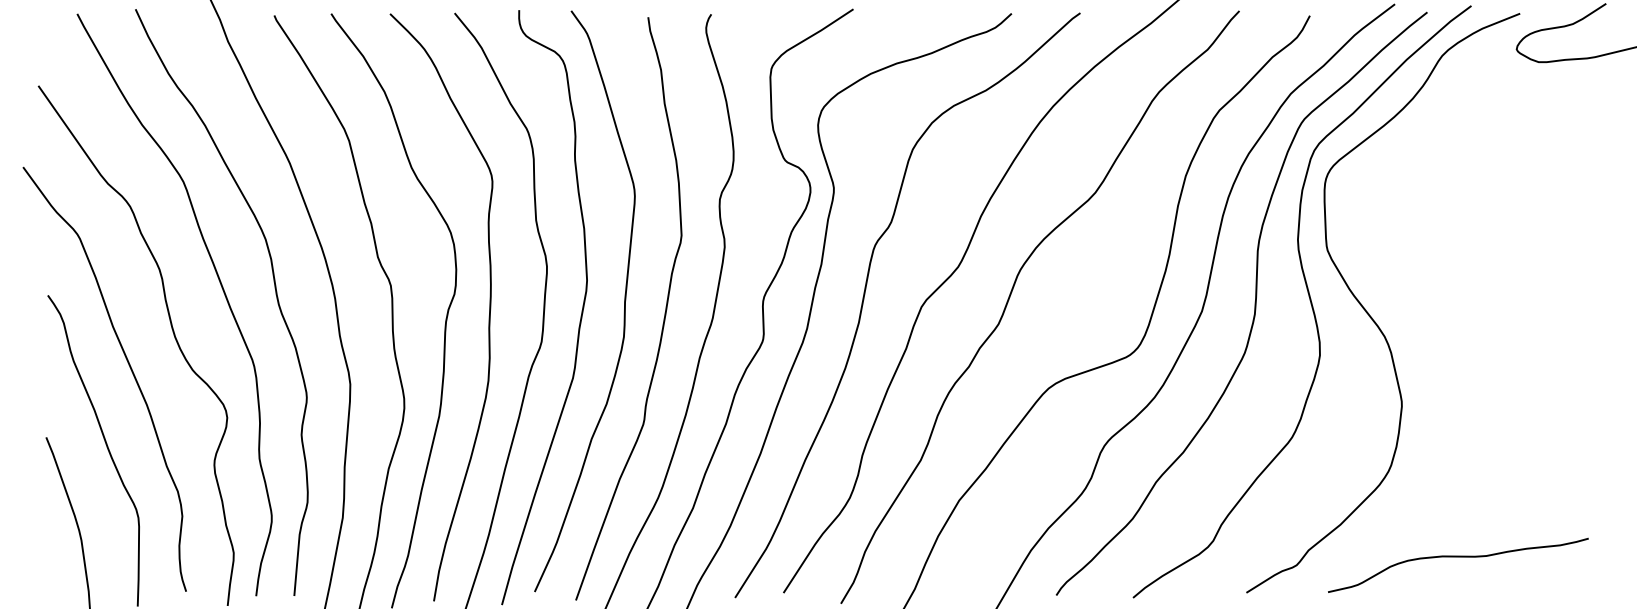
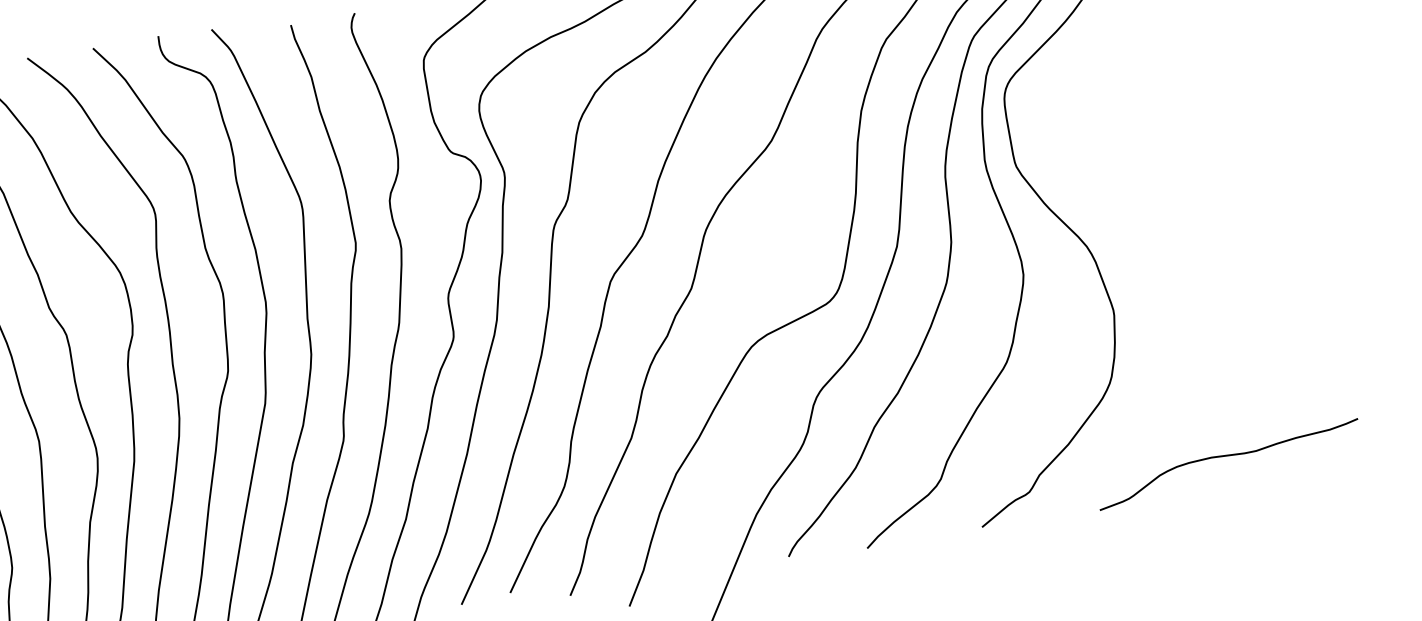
curve: (1458, 557) -> (1227, 456), moved

